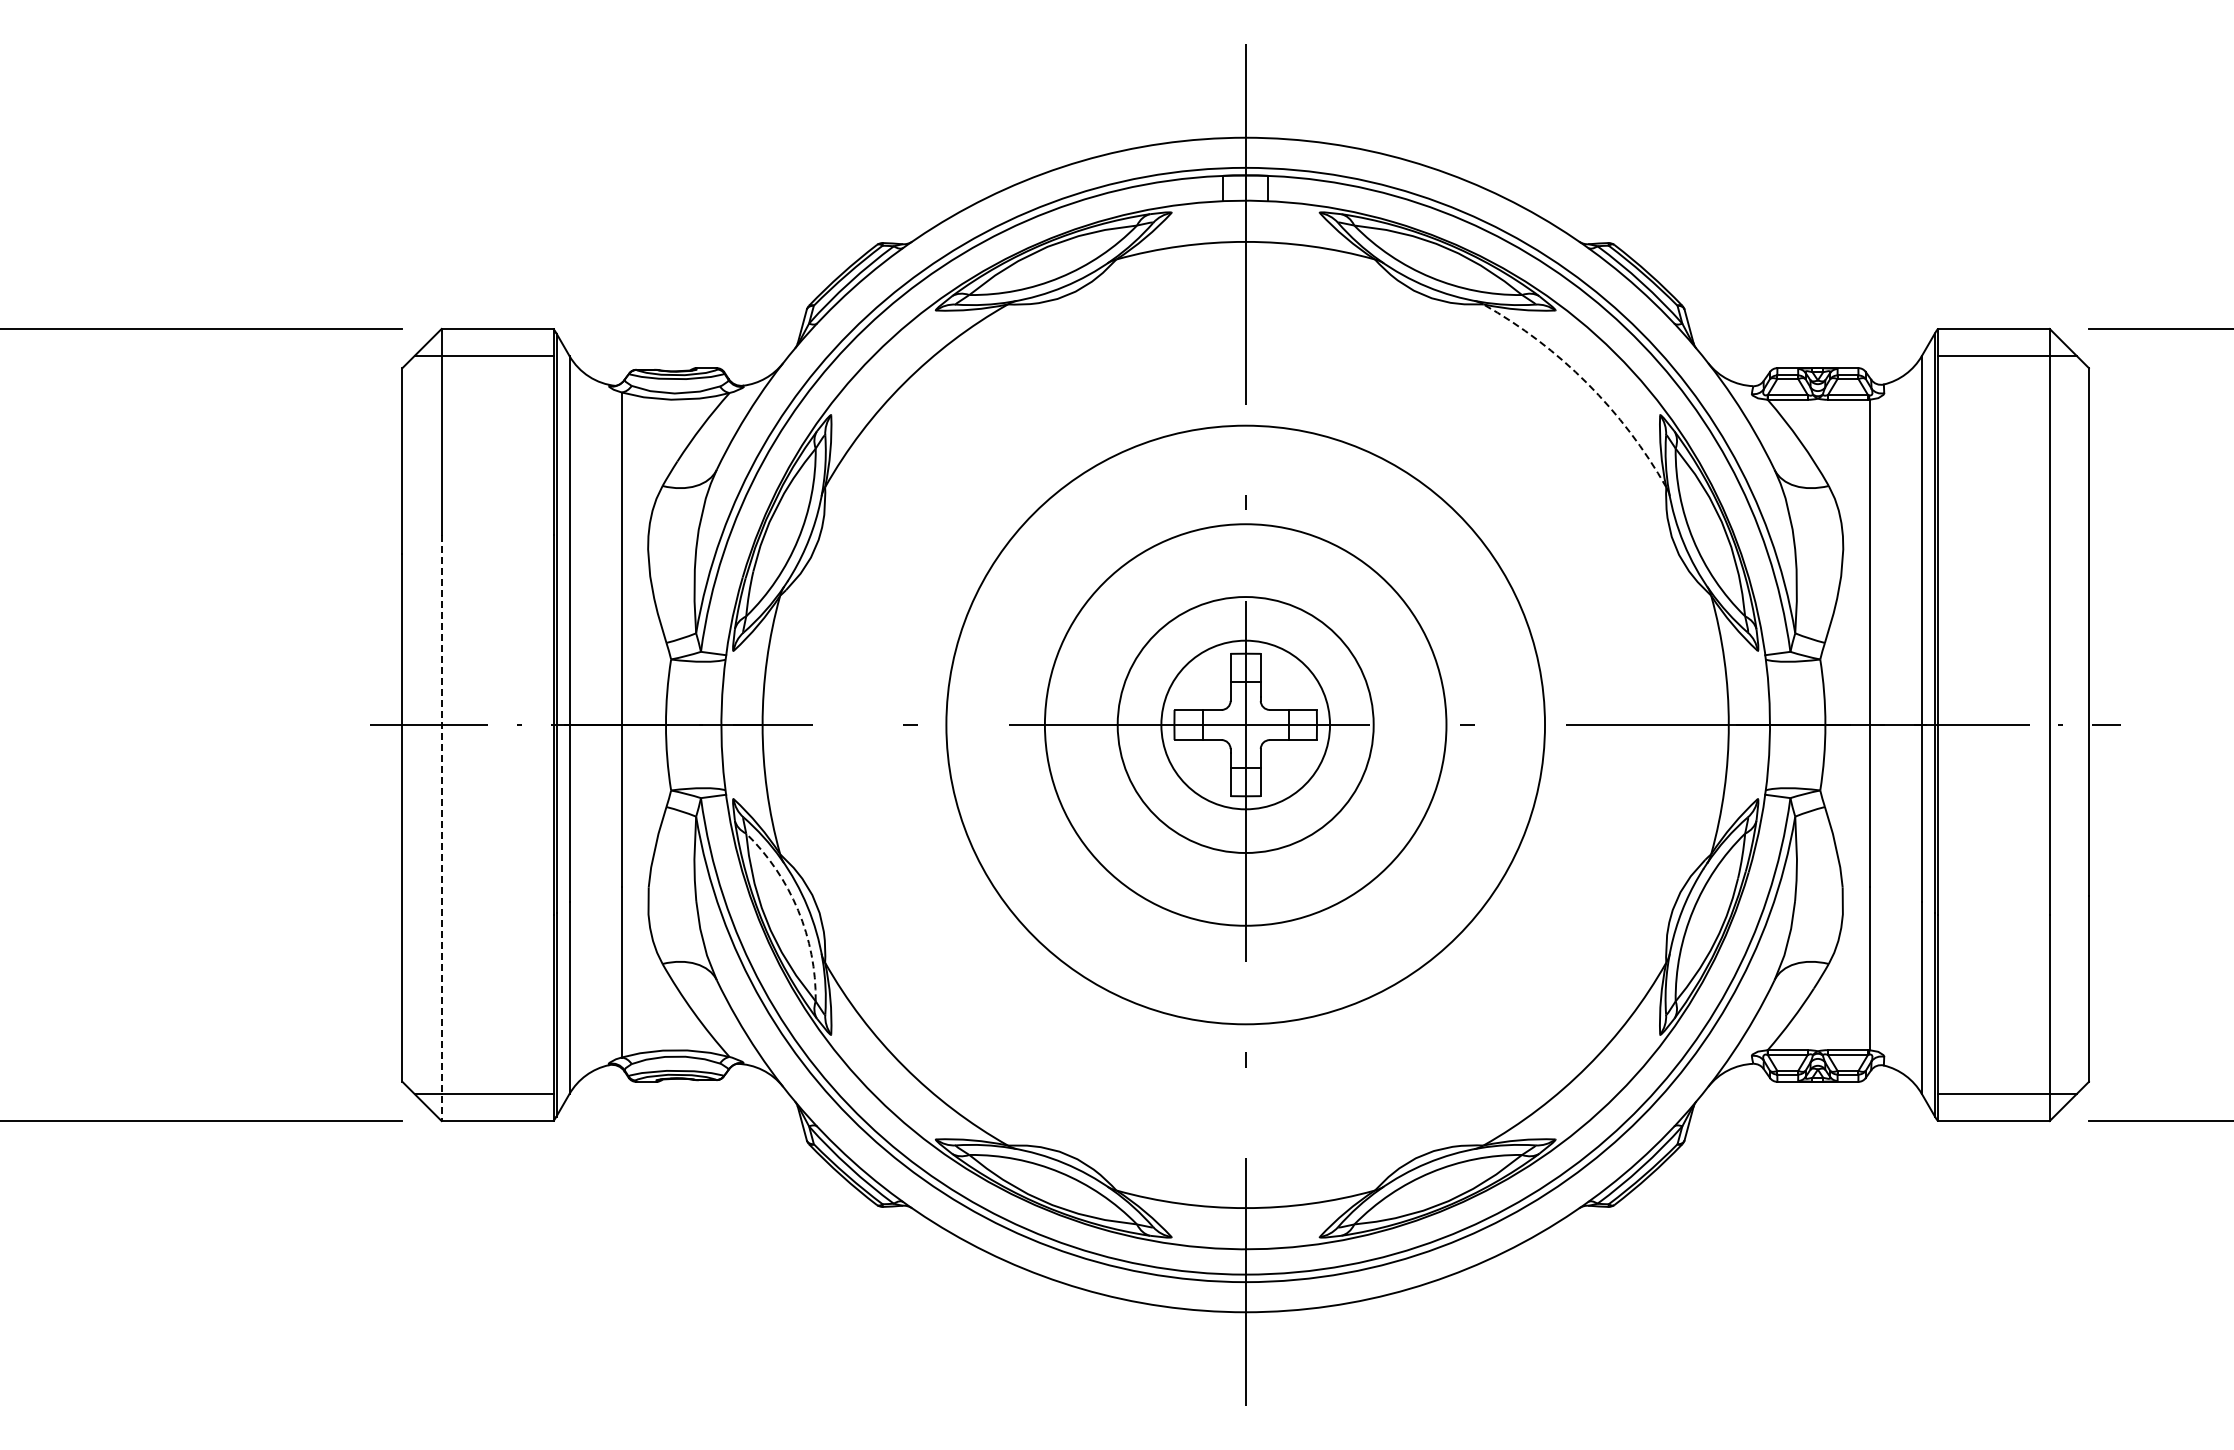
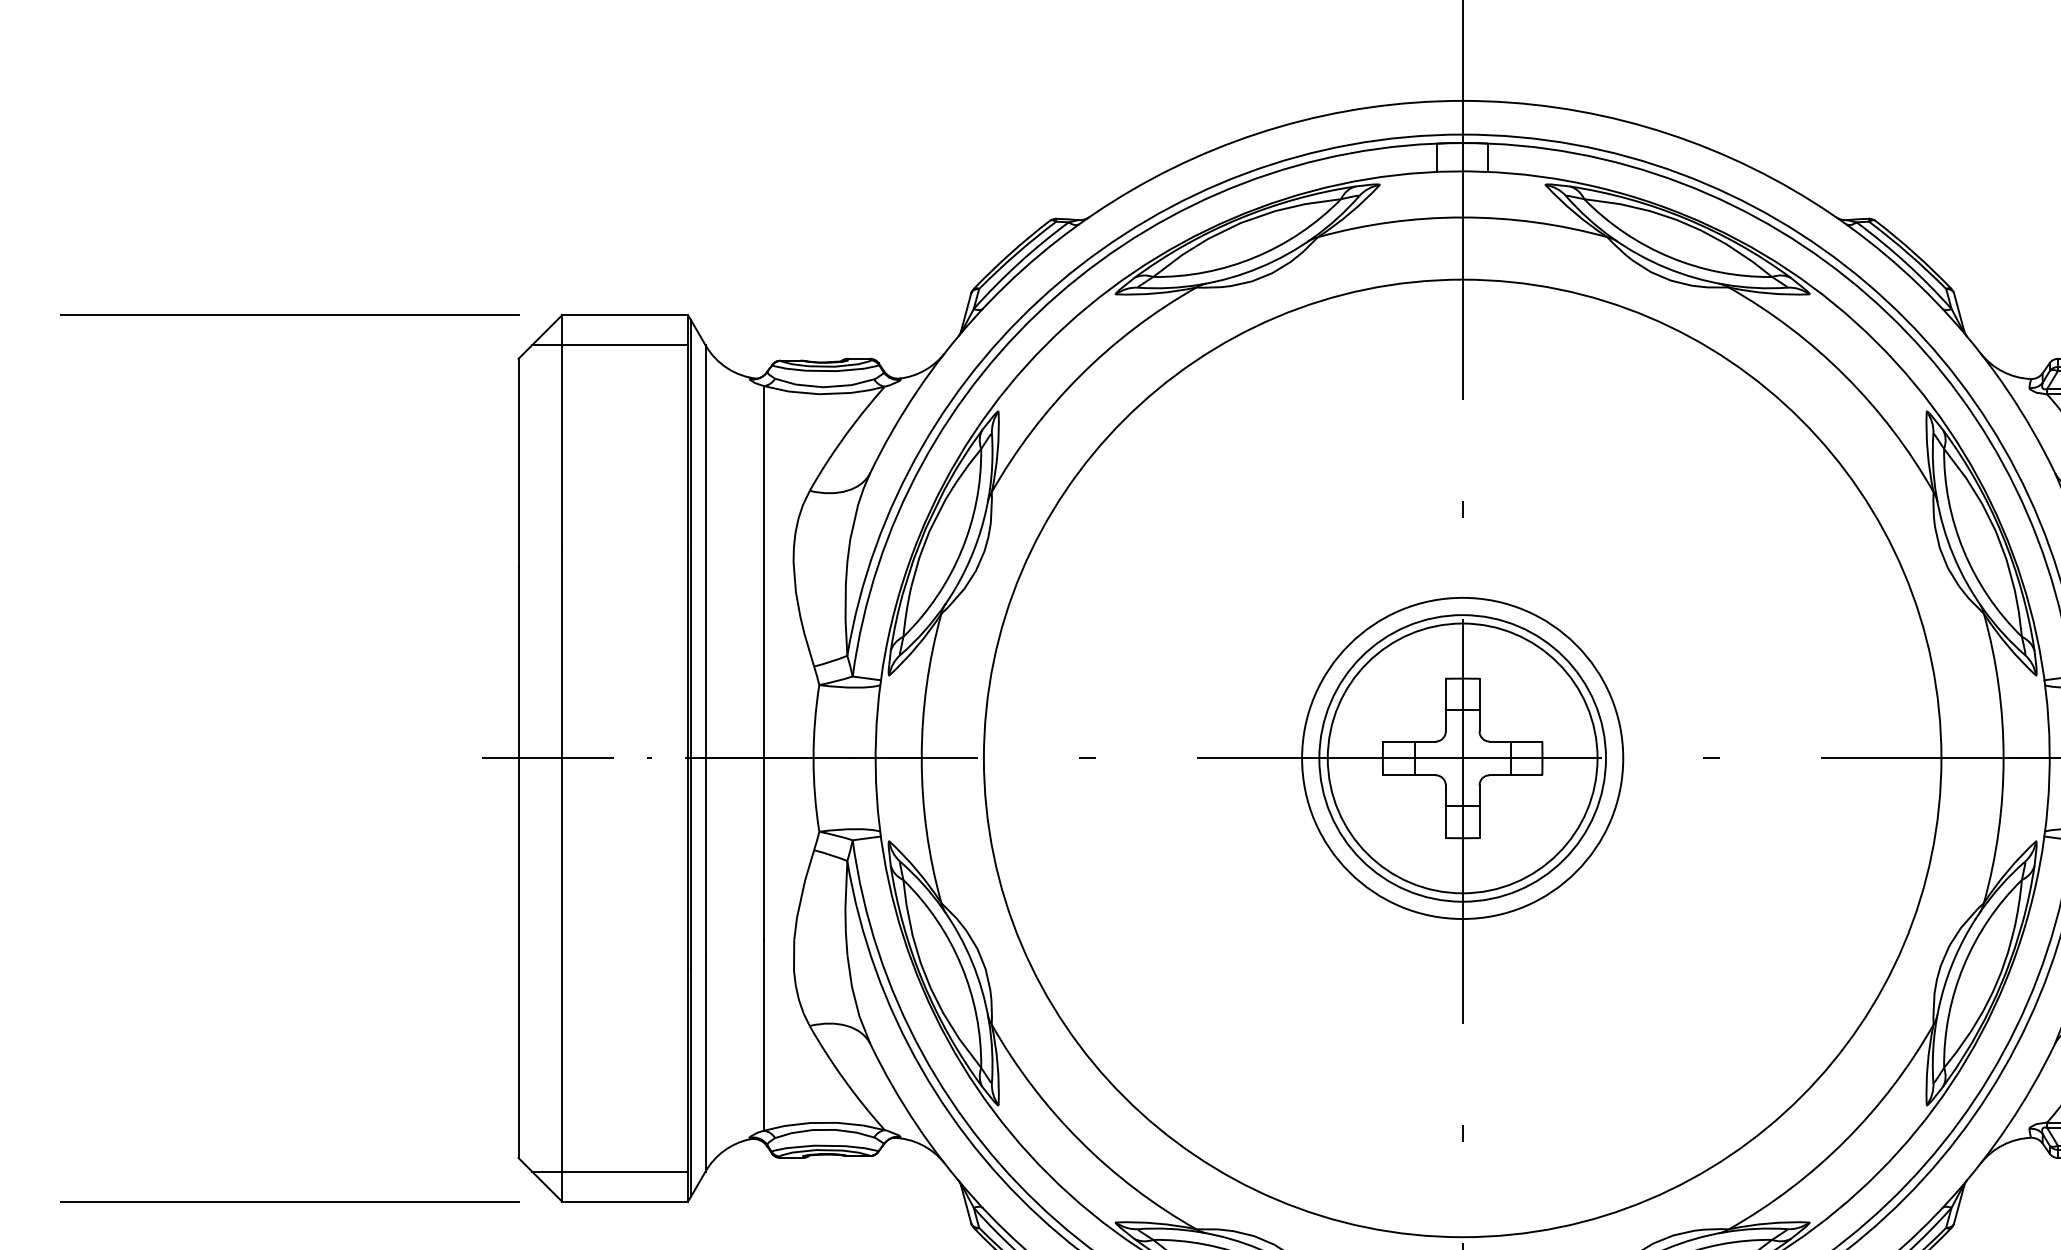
arc: (1587, 383) -> (1845, 376), dashed -> solid
circle: (1245, 724) -> (1462, 757), size x0.71
circle: (1245, 724) -> (1462, 757), size x1.43
circle: (1245, 724) -> (1462, 757), size x1.43
line: (441, 828) -> (562, 874), dashed -> solid
arc: (798, 910) -> (961, 966), dashed -> solid

